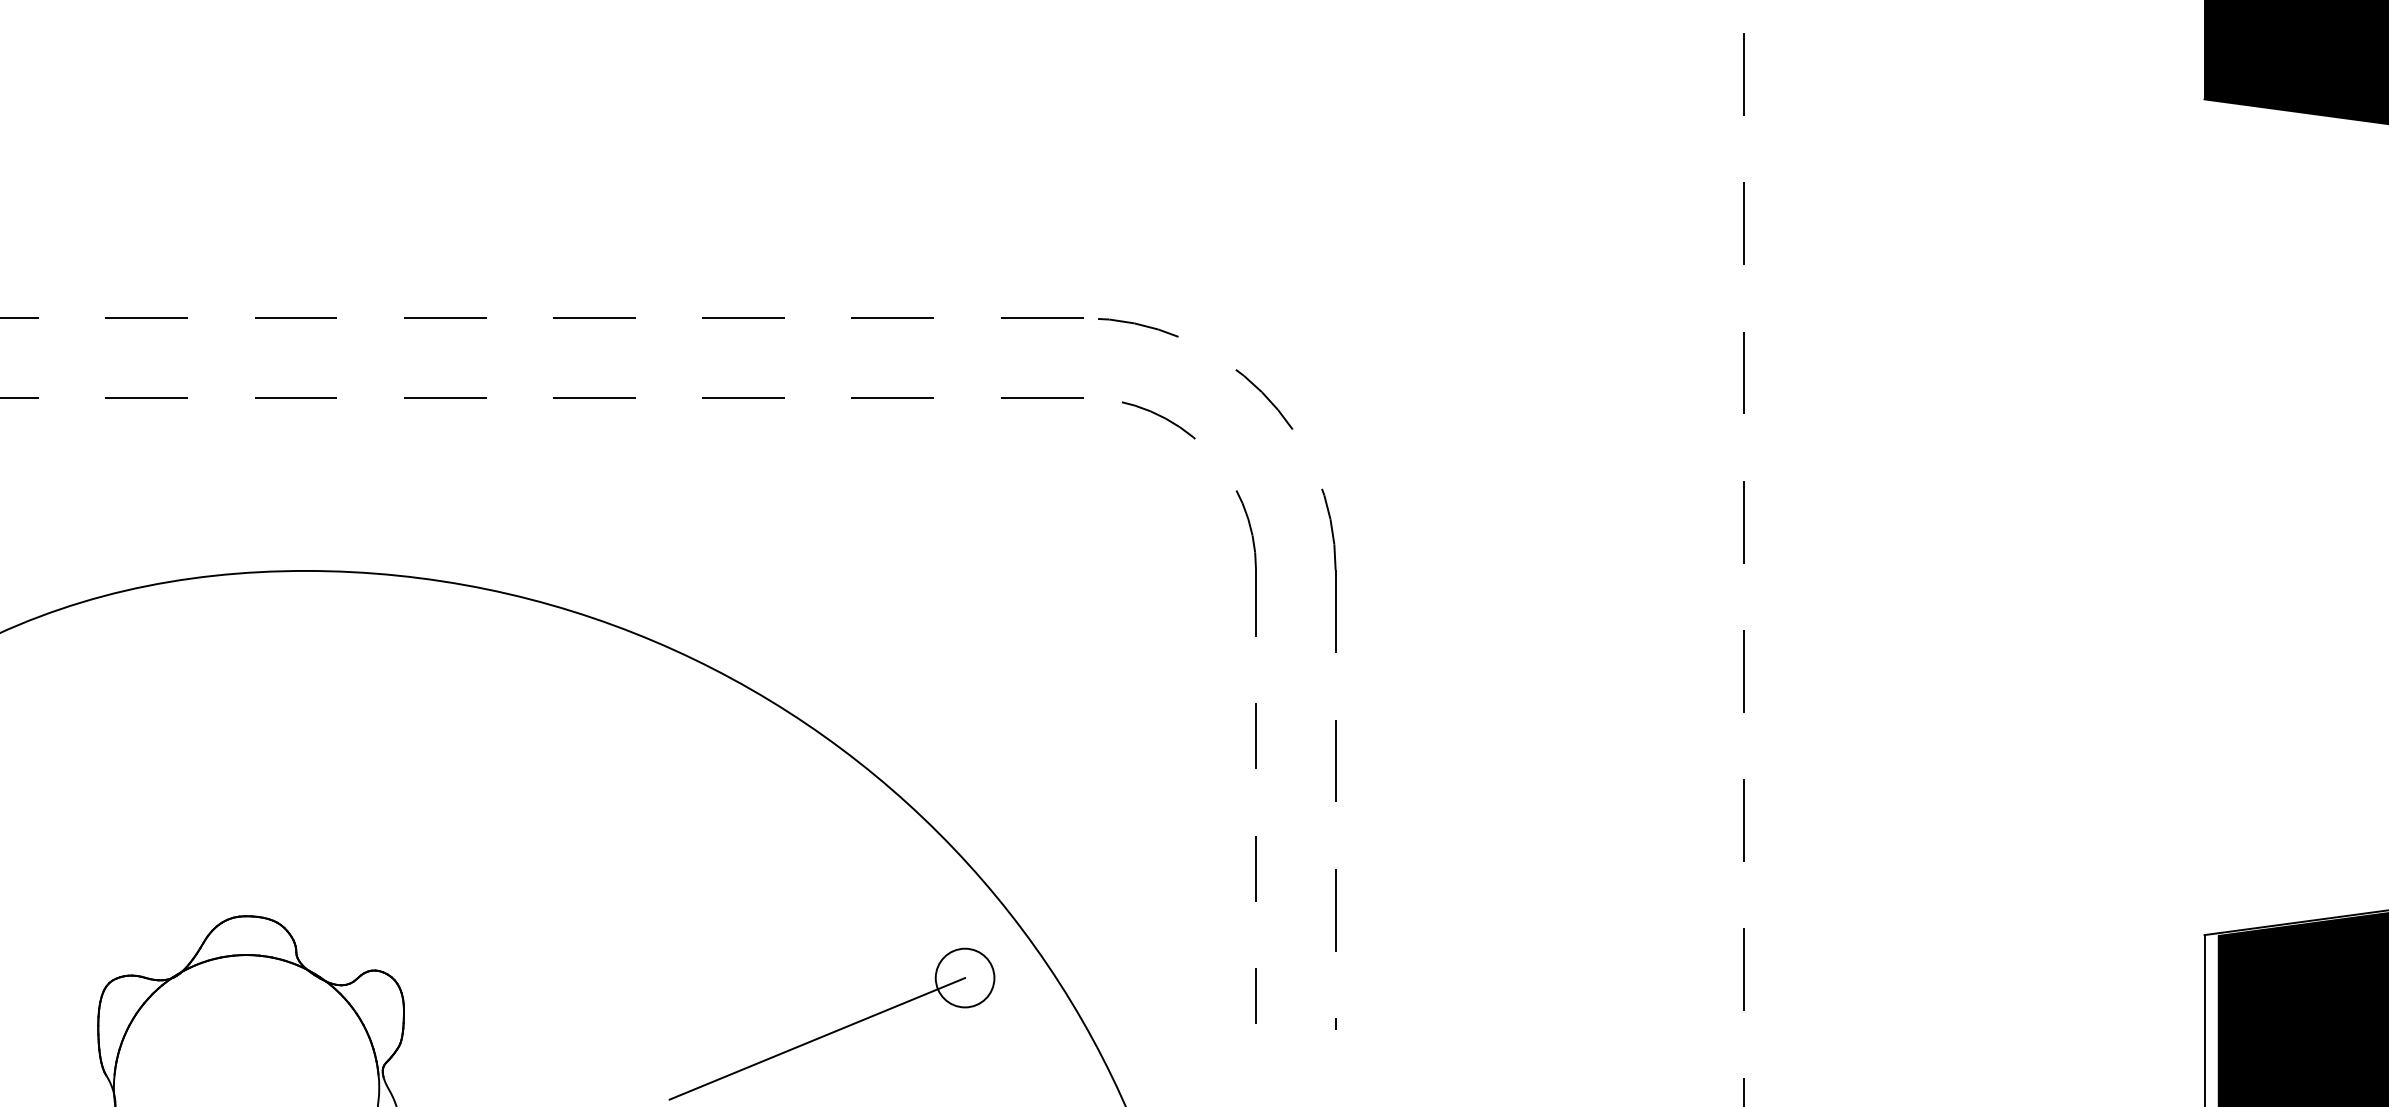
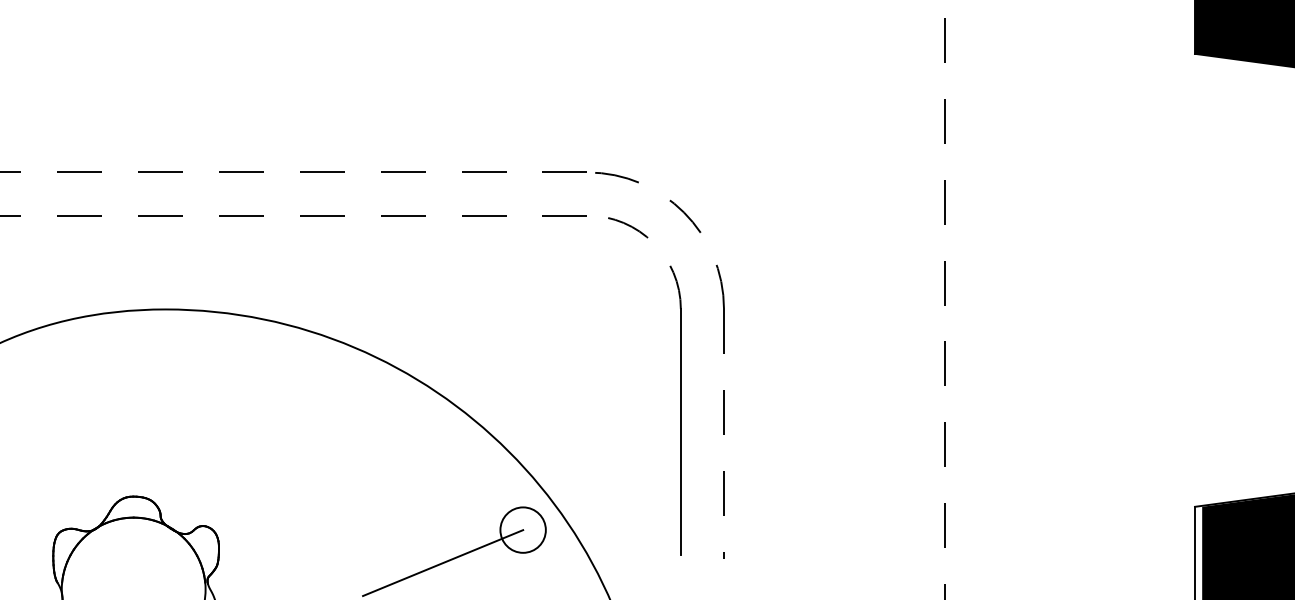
line: (1255, 797) -> (680, 432), dashed -> solid
circle: (963, 976) -> (522, 529), size x1.43

